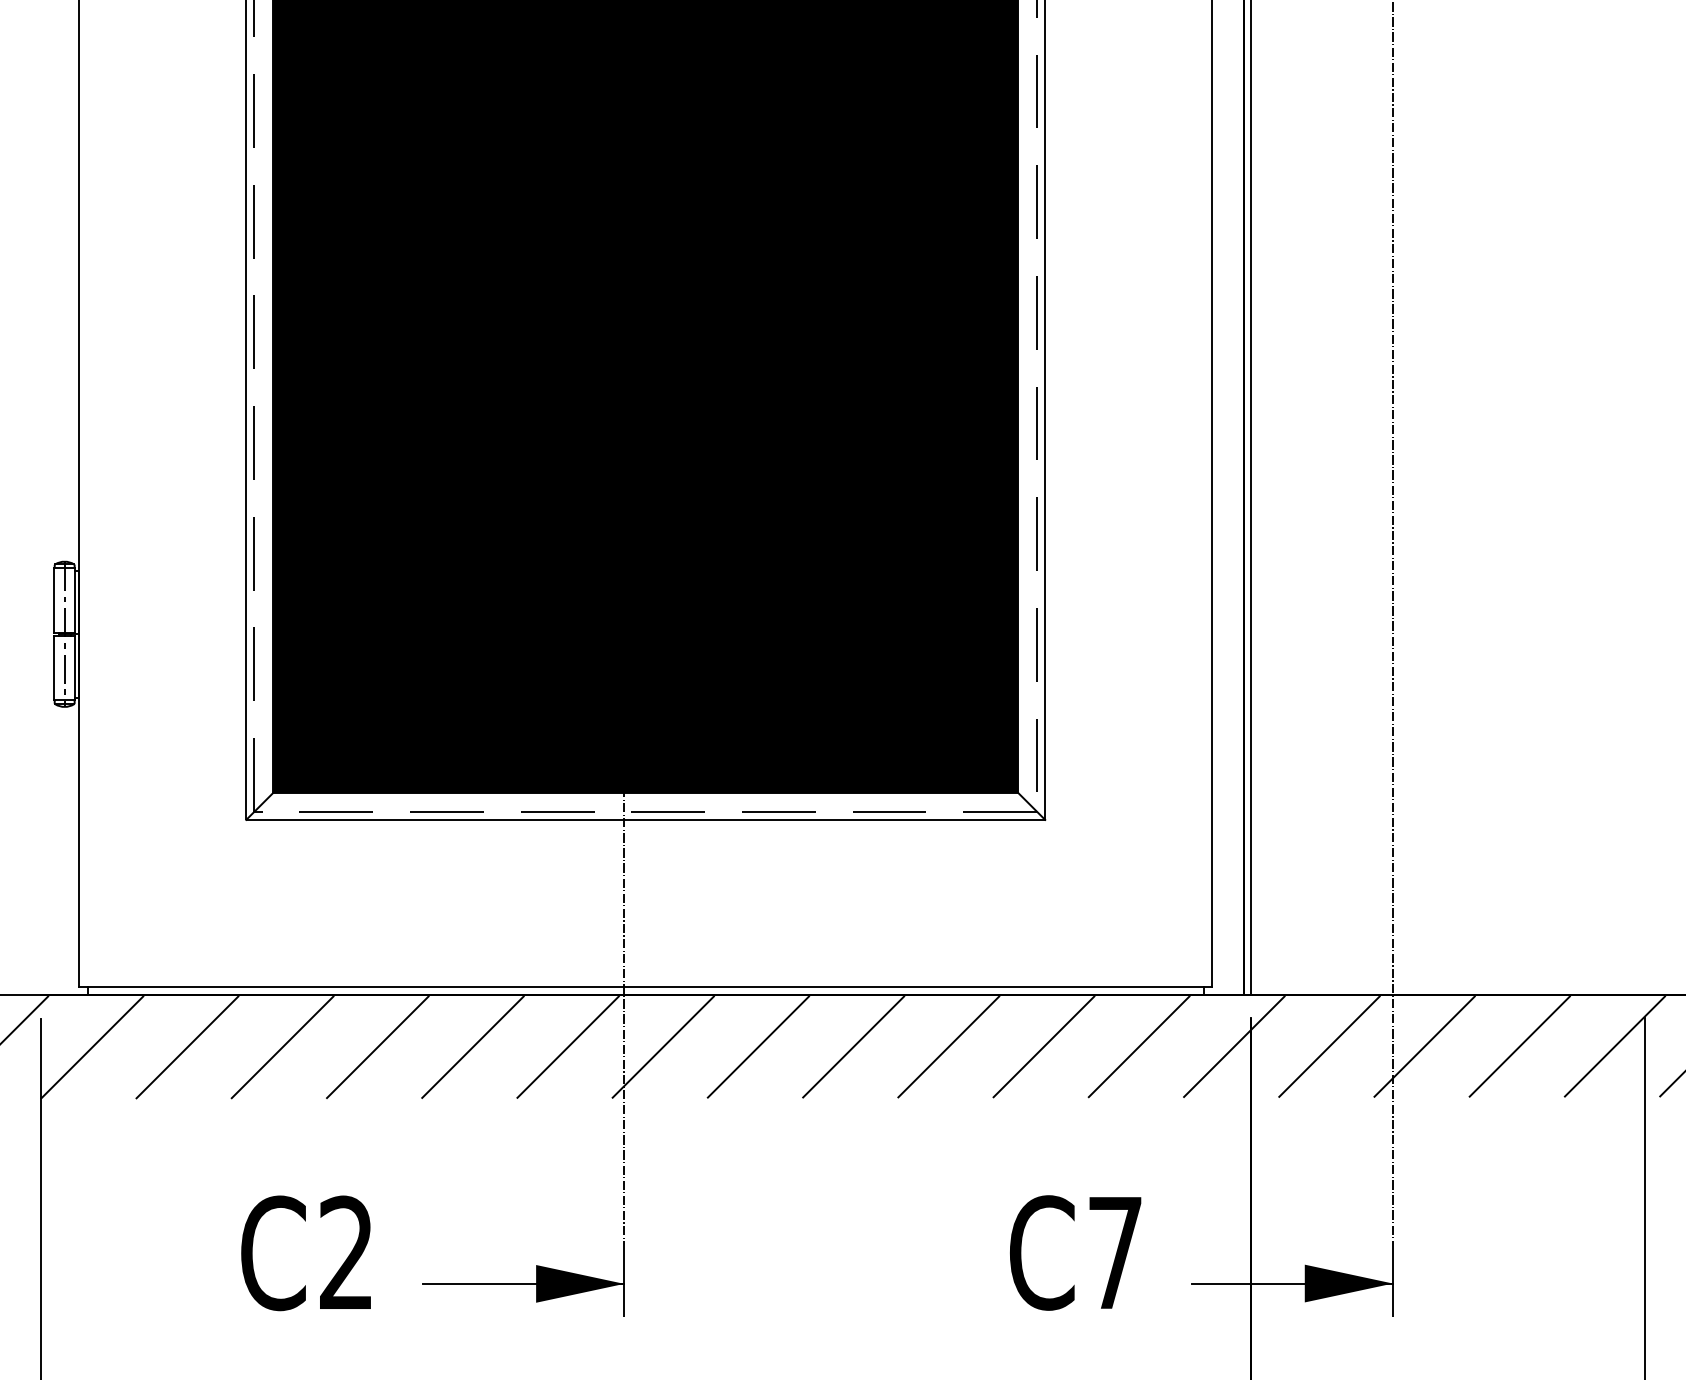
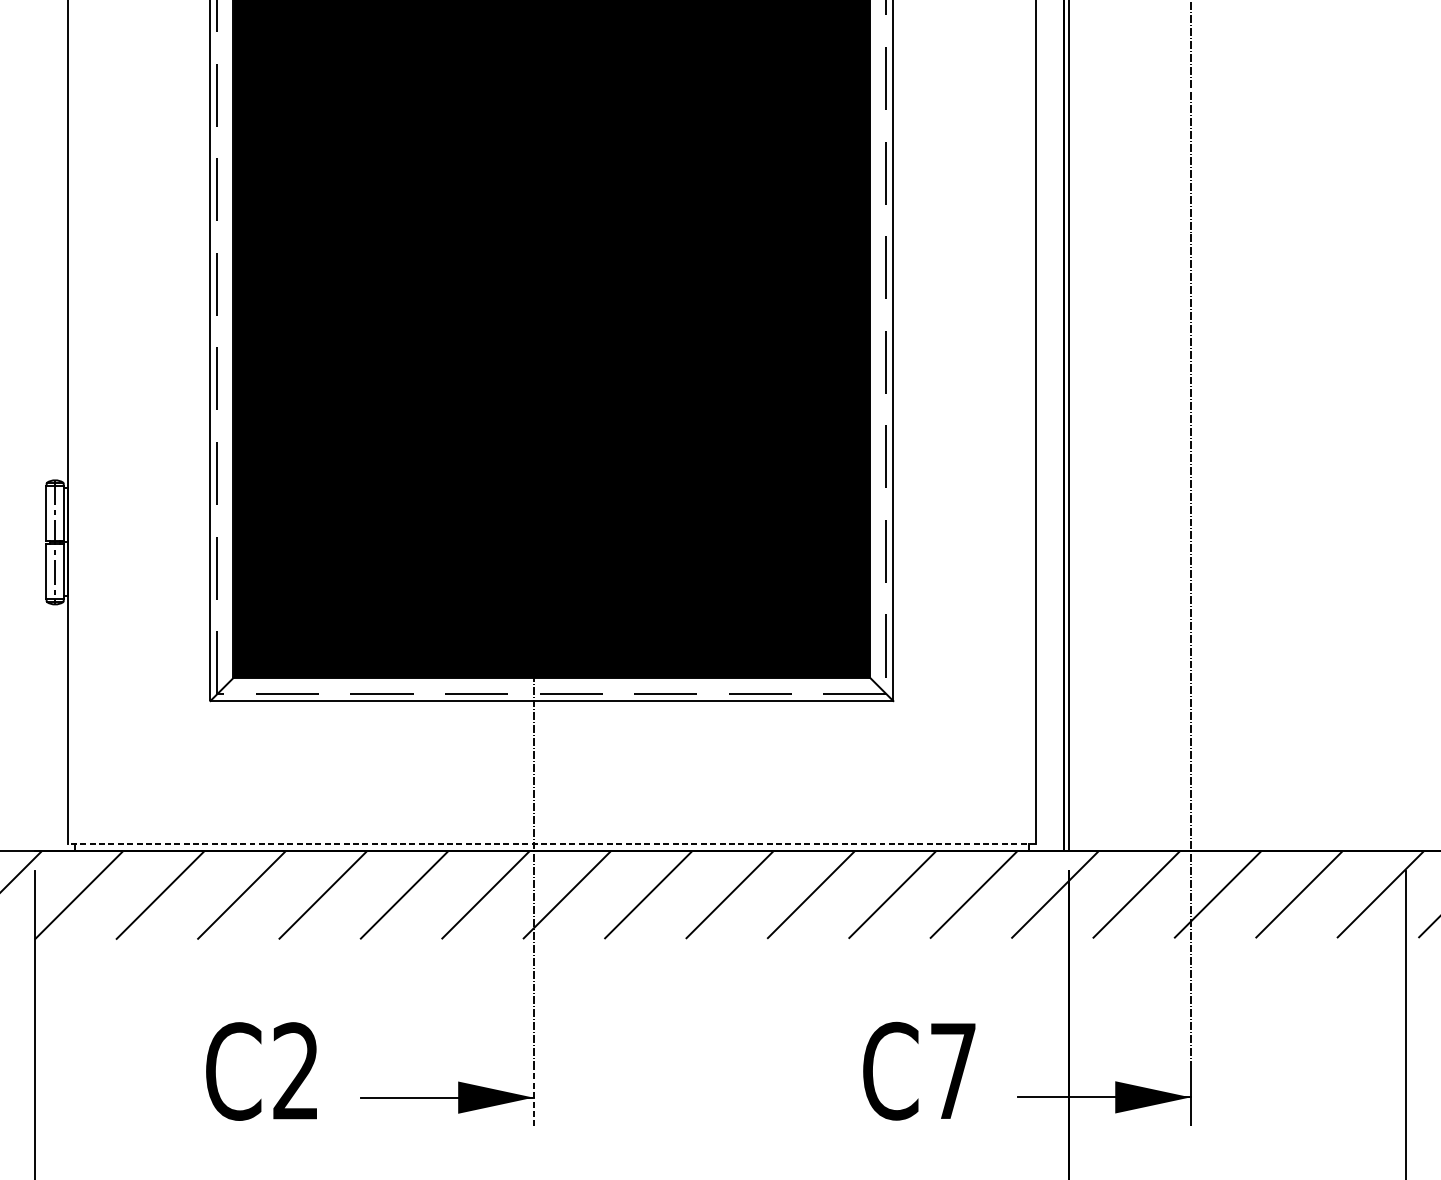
line: (645, 986) -> (551, 843), solid -> dashed
line: (624, 1283) -> (533, 1097), solid -> dashed

